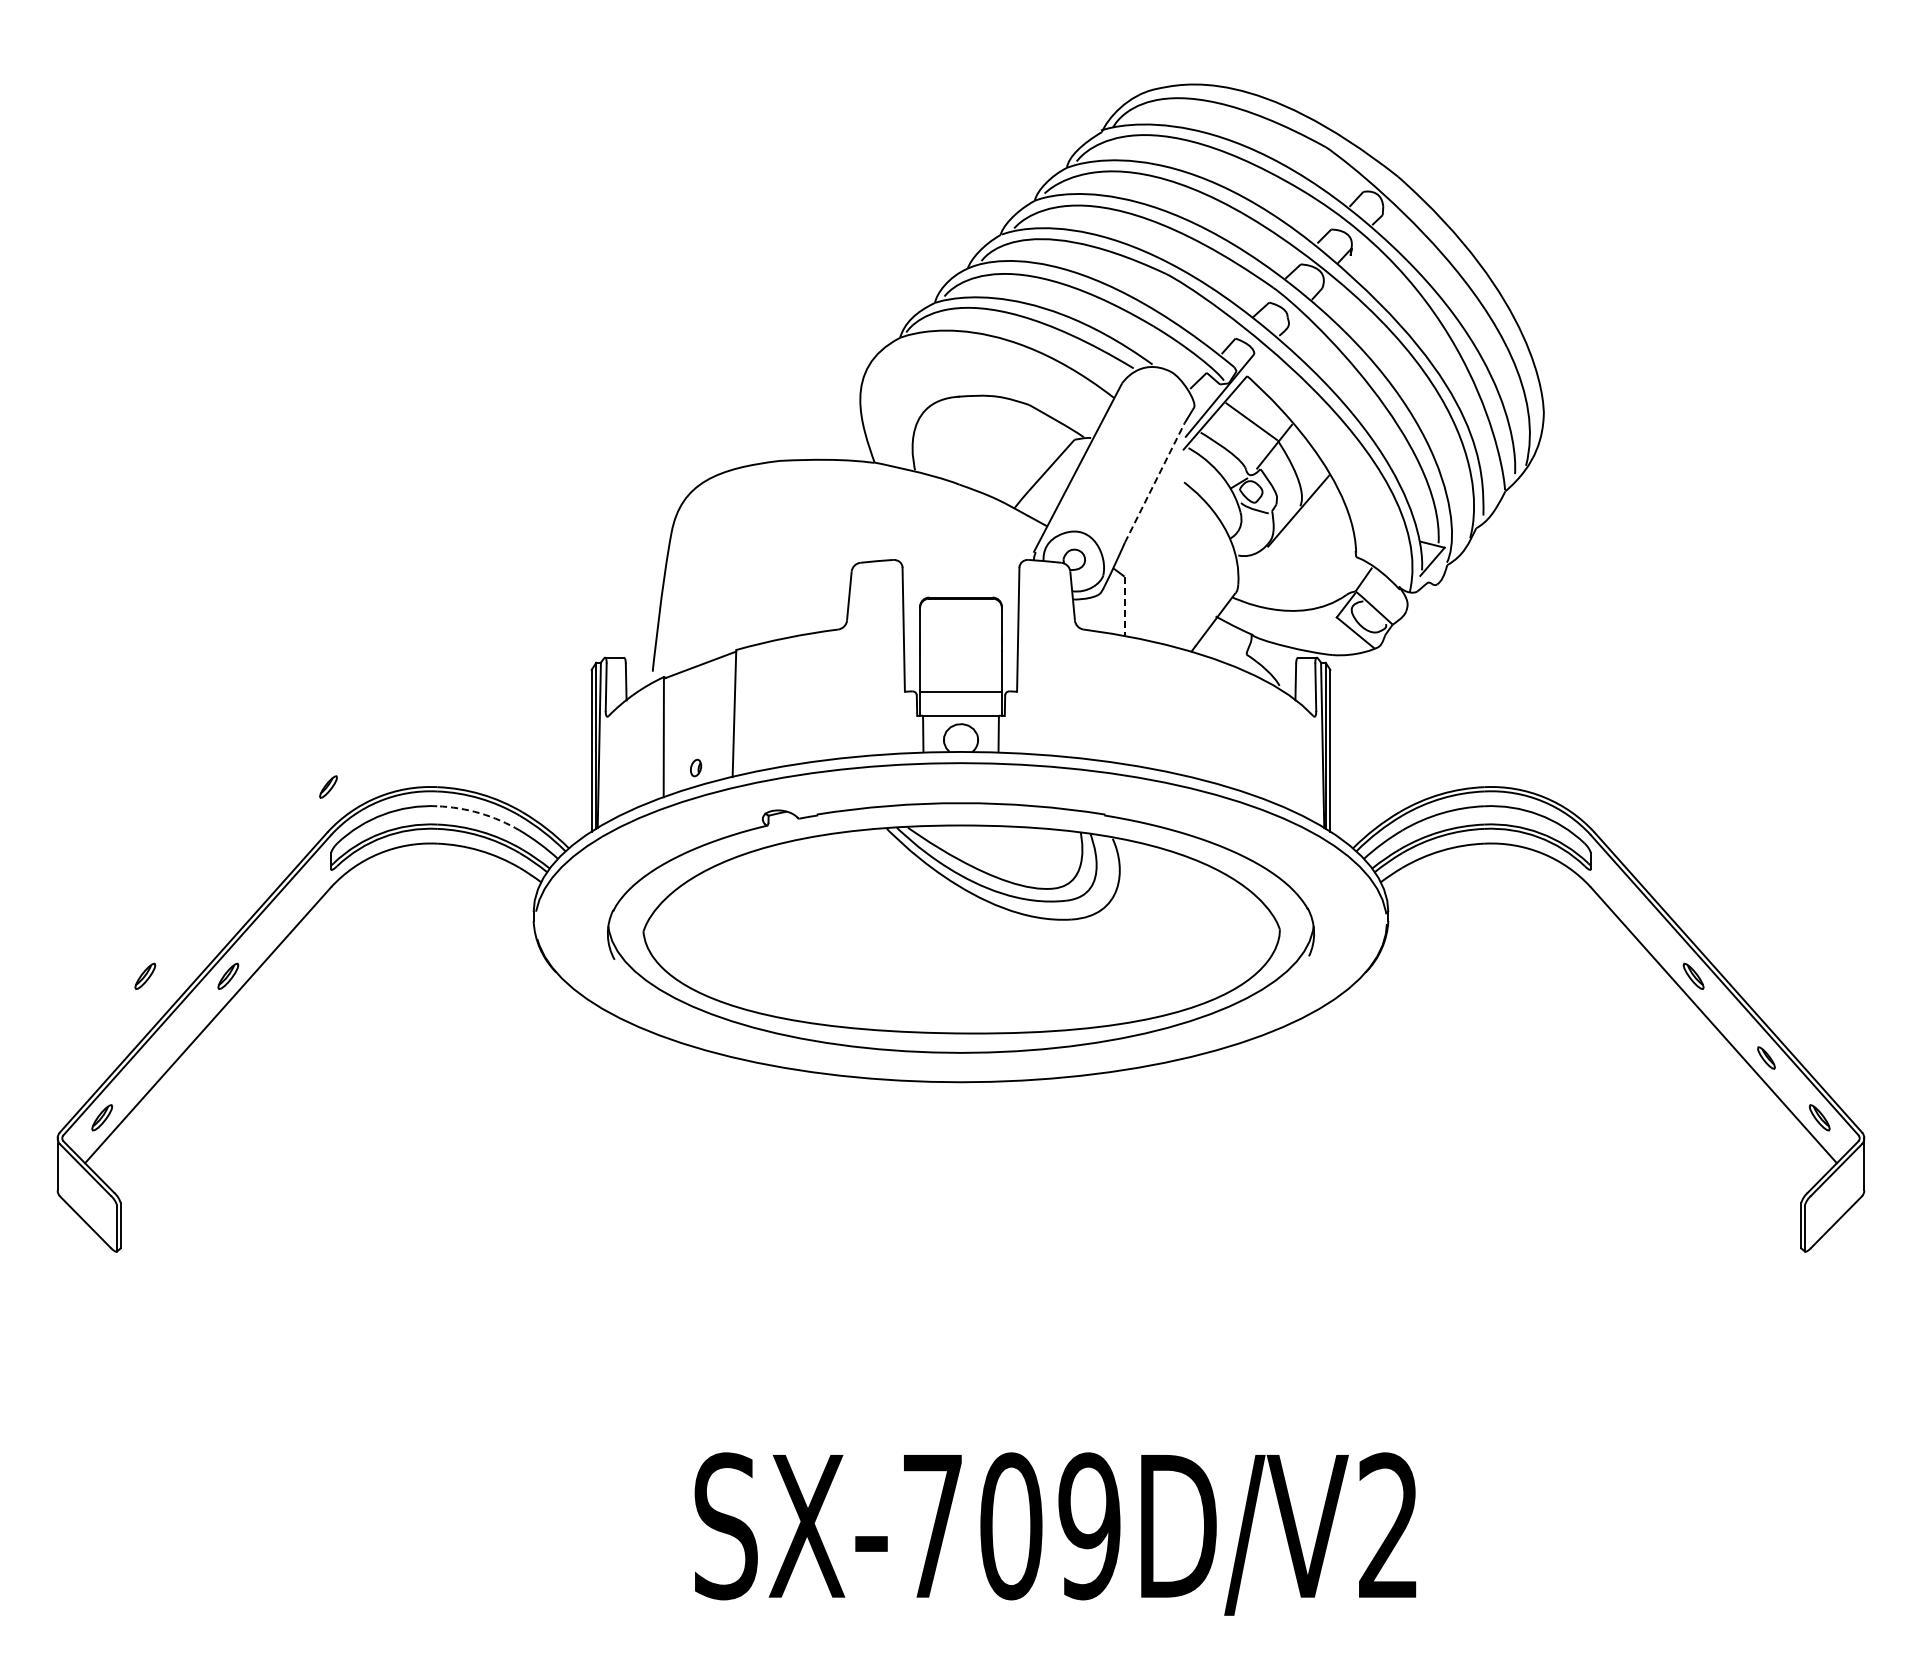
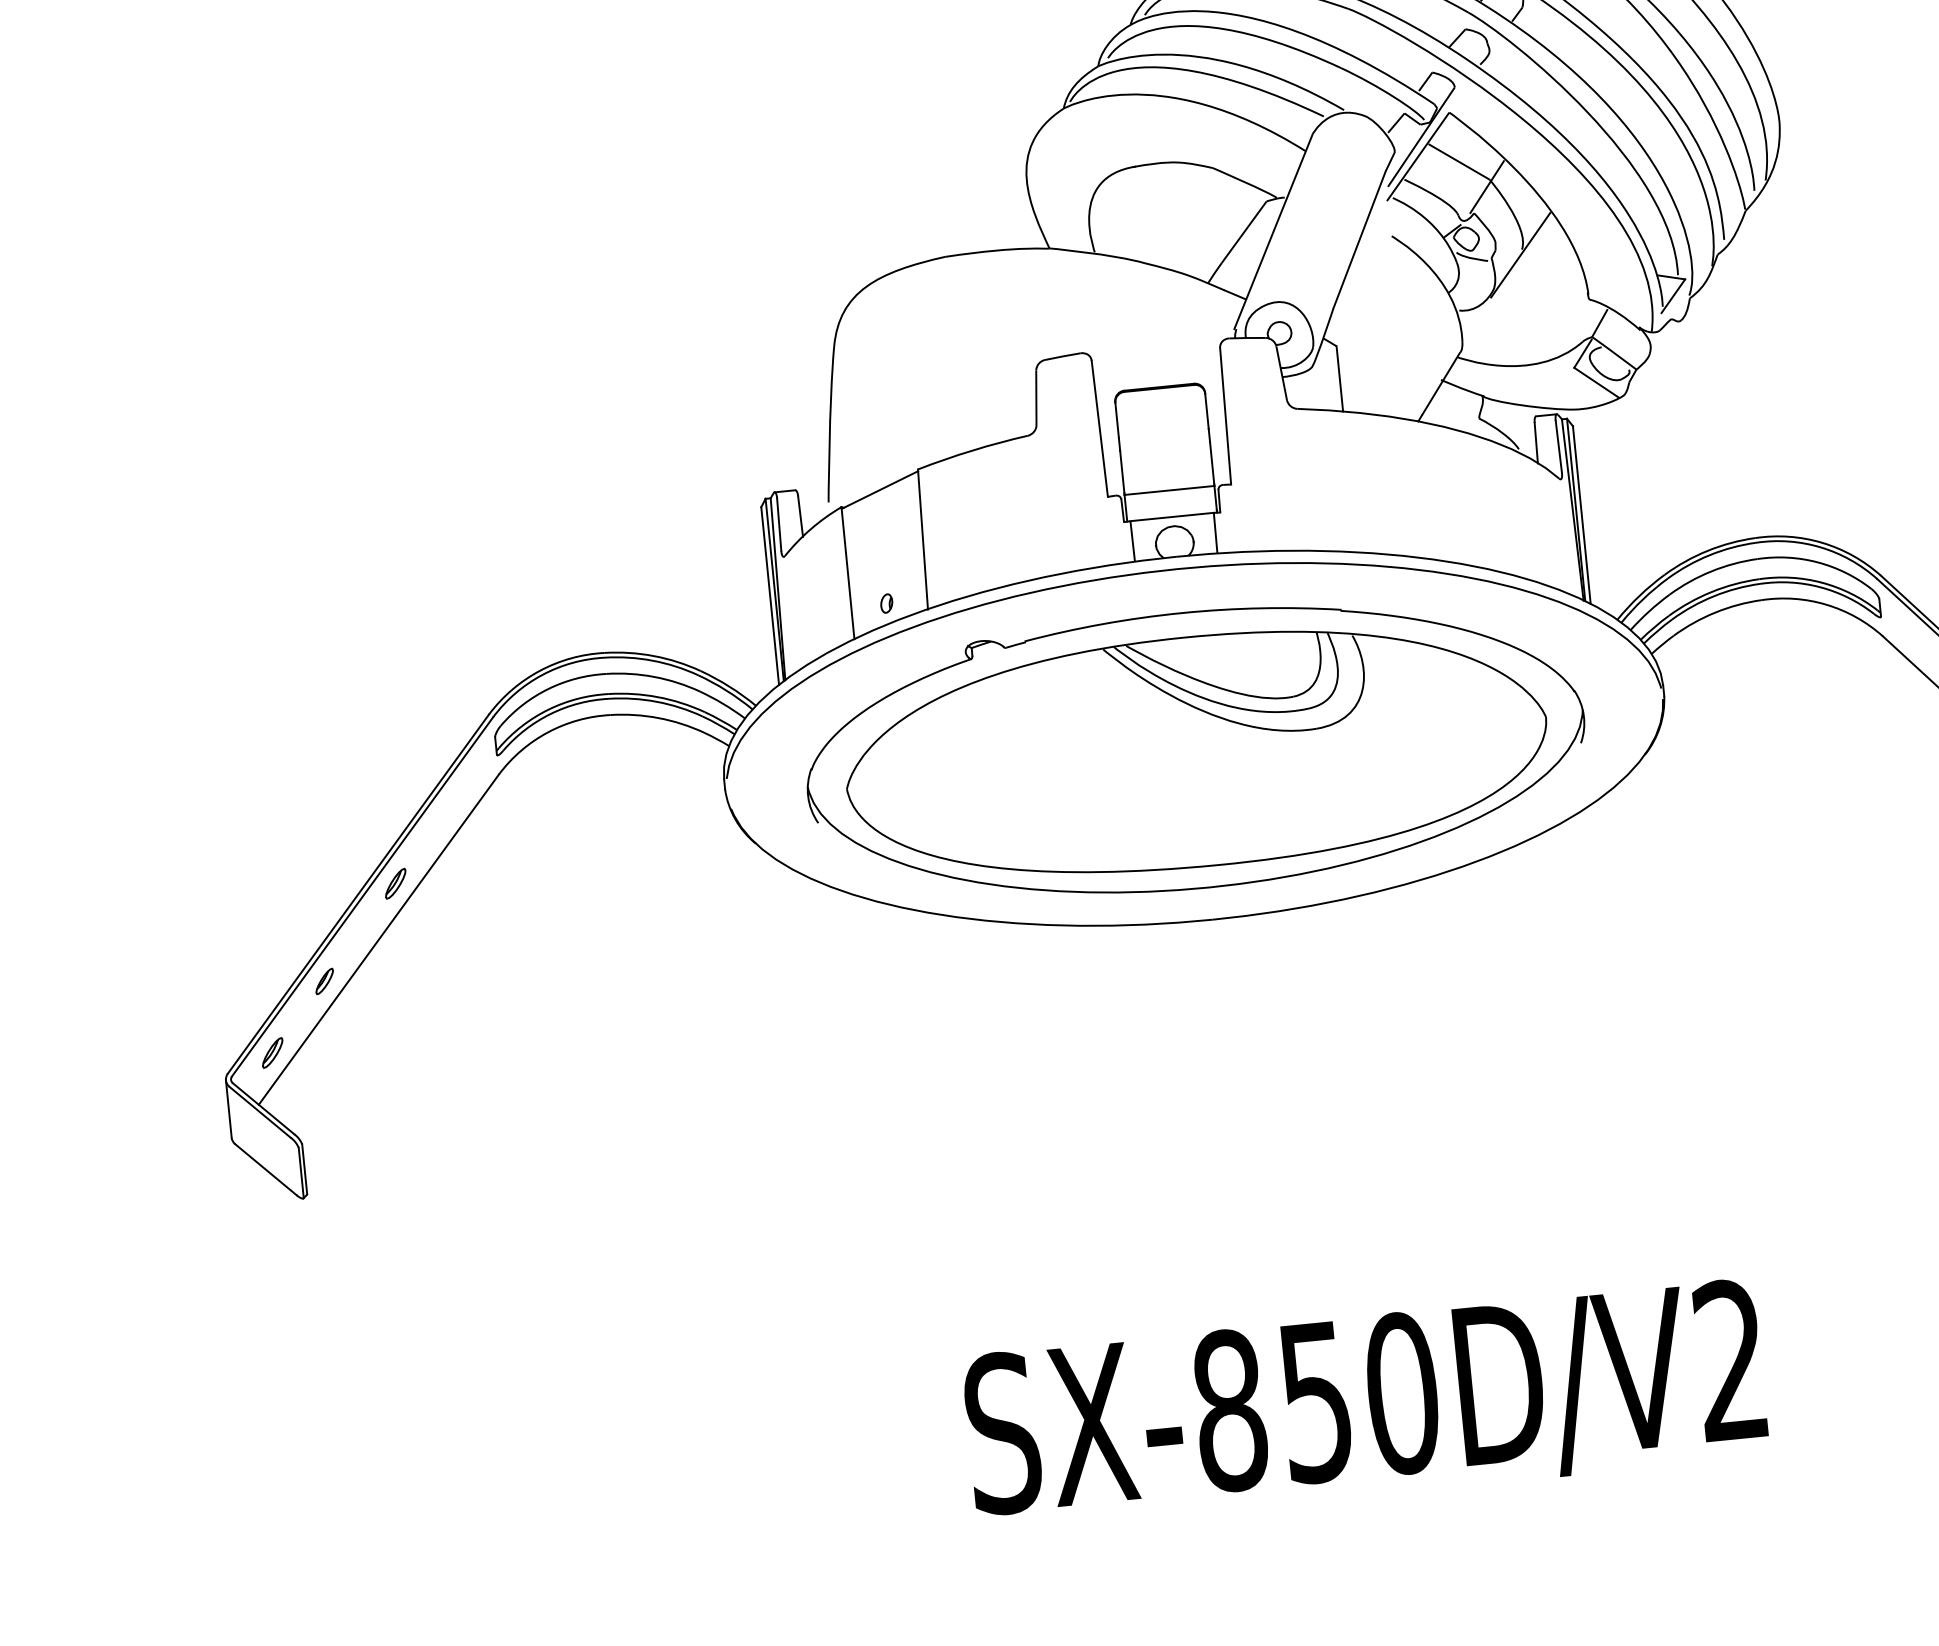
line: (1154, 482) -> (1359, 239), dashed -> solid
line: (1124, 606) -> (1339, 379), dashed -> solid
part: (328, 786) -> (324, 980), moved
arc: (479, 813) -> (653, 677), dashed -> solid
part: (145, 975) -> (304, 891), removed
text: (1011, 1526) -> (1316, 1402), SX-709D/V2 -> SX-850D/V2

